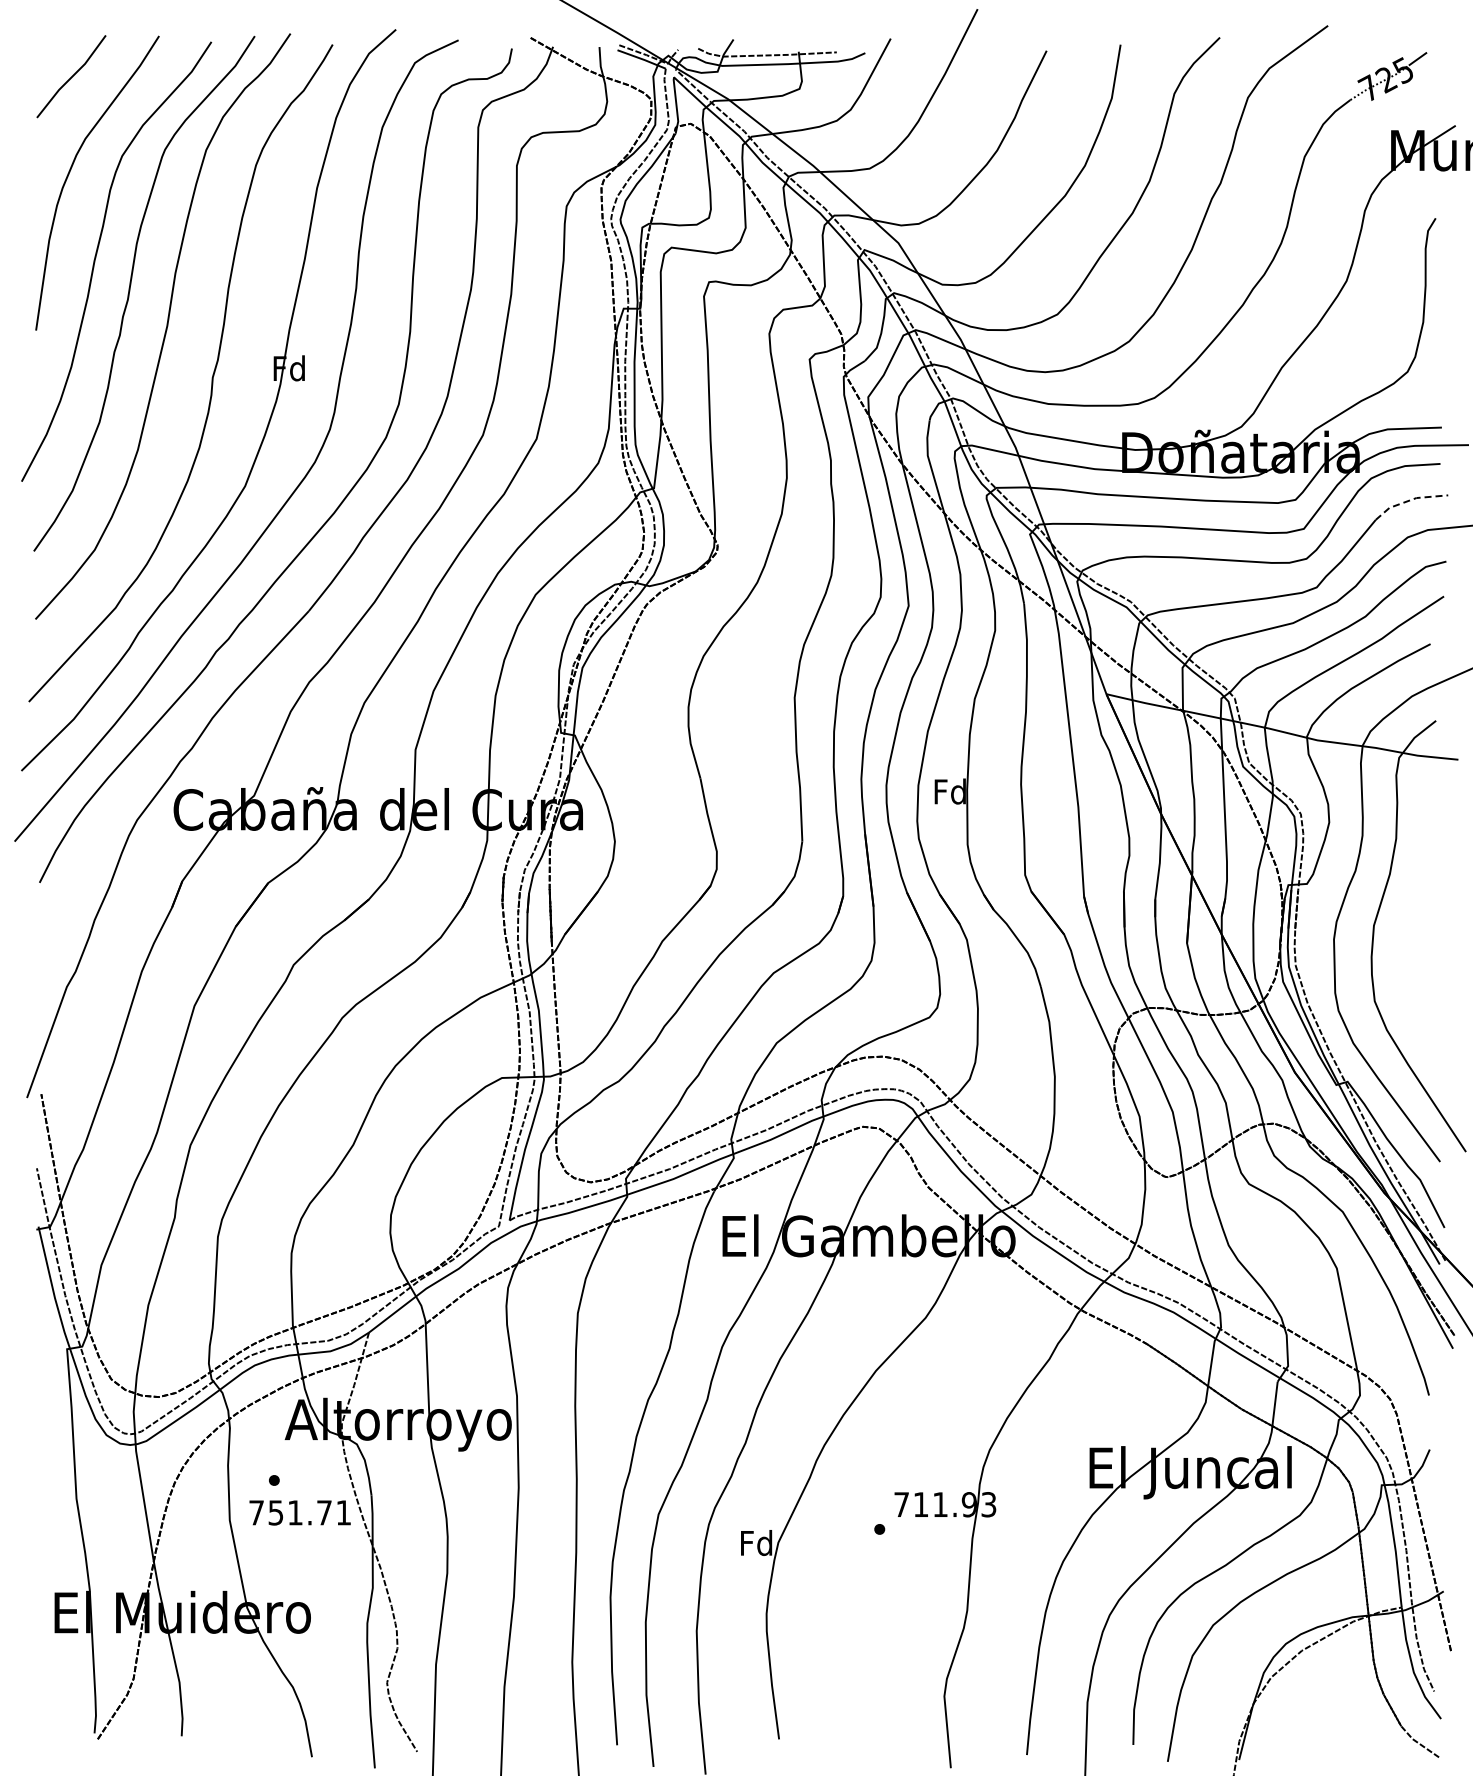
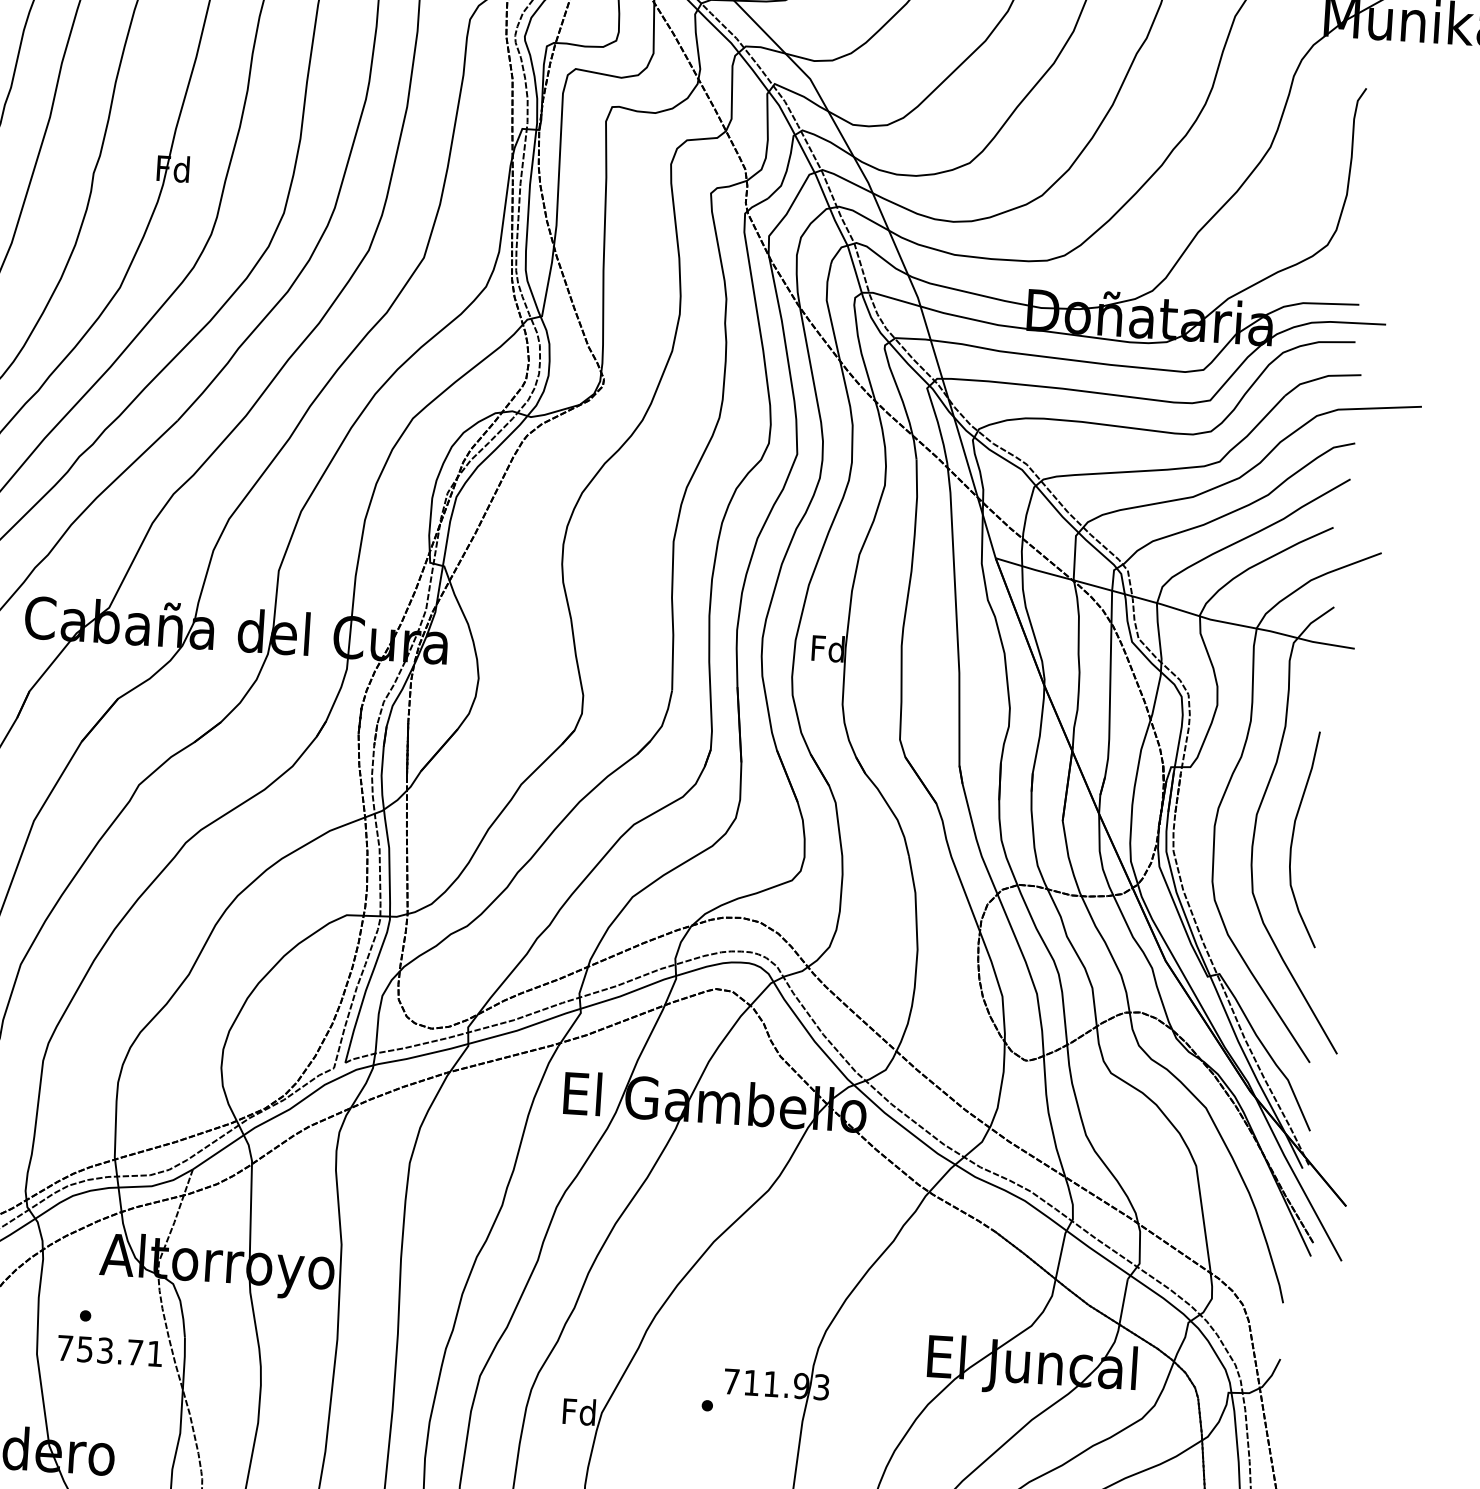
line: (1409, 500) -> (1321, 377), dashed -> solid
curve: (1411, 941) -> (1294, 833), added
text: (295, 1512) -> (105, 1350), 751.71 -> 753.71

